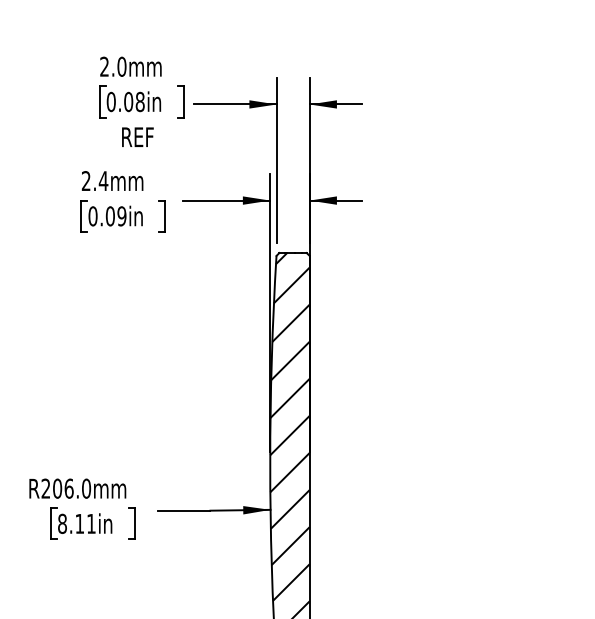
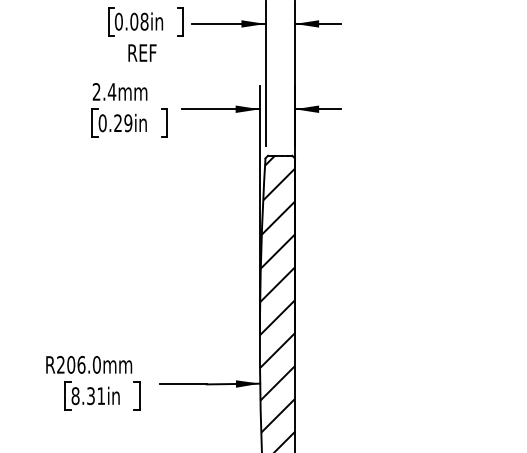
text: (109, 216) -> (117, 123), 0.09in -> 0.29in
text: (79, 523) -> (90, 395), 8.11in -> 8.31in

